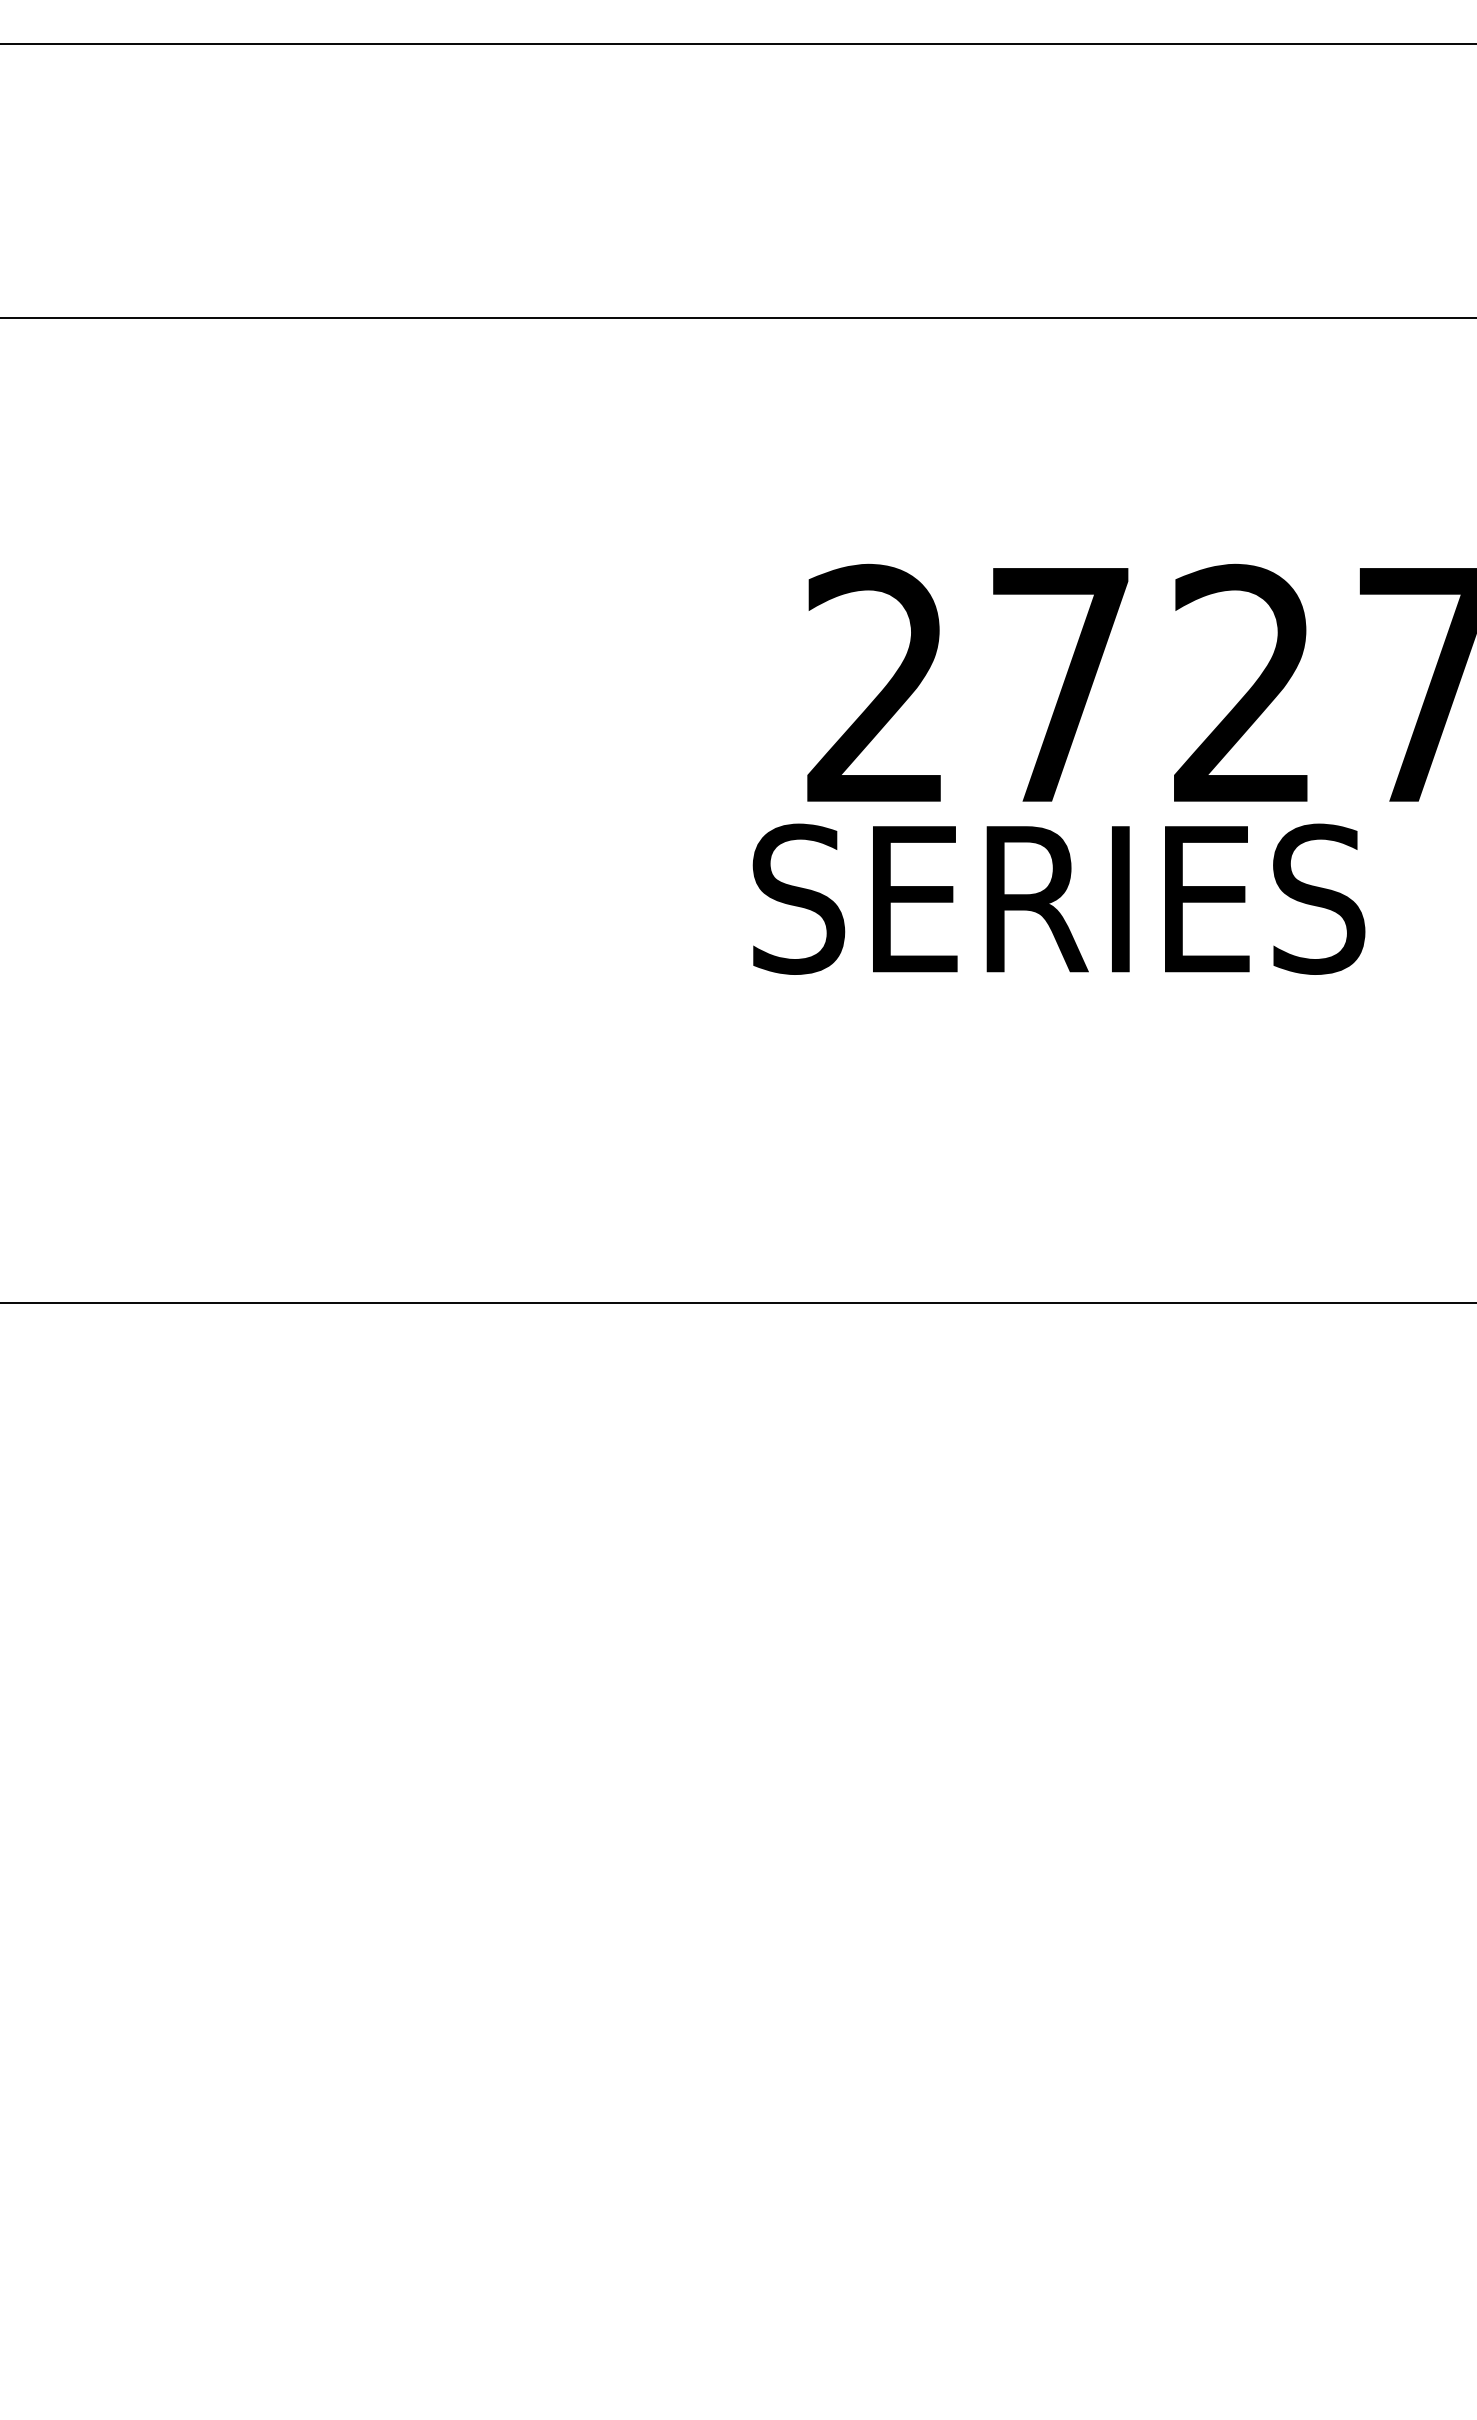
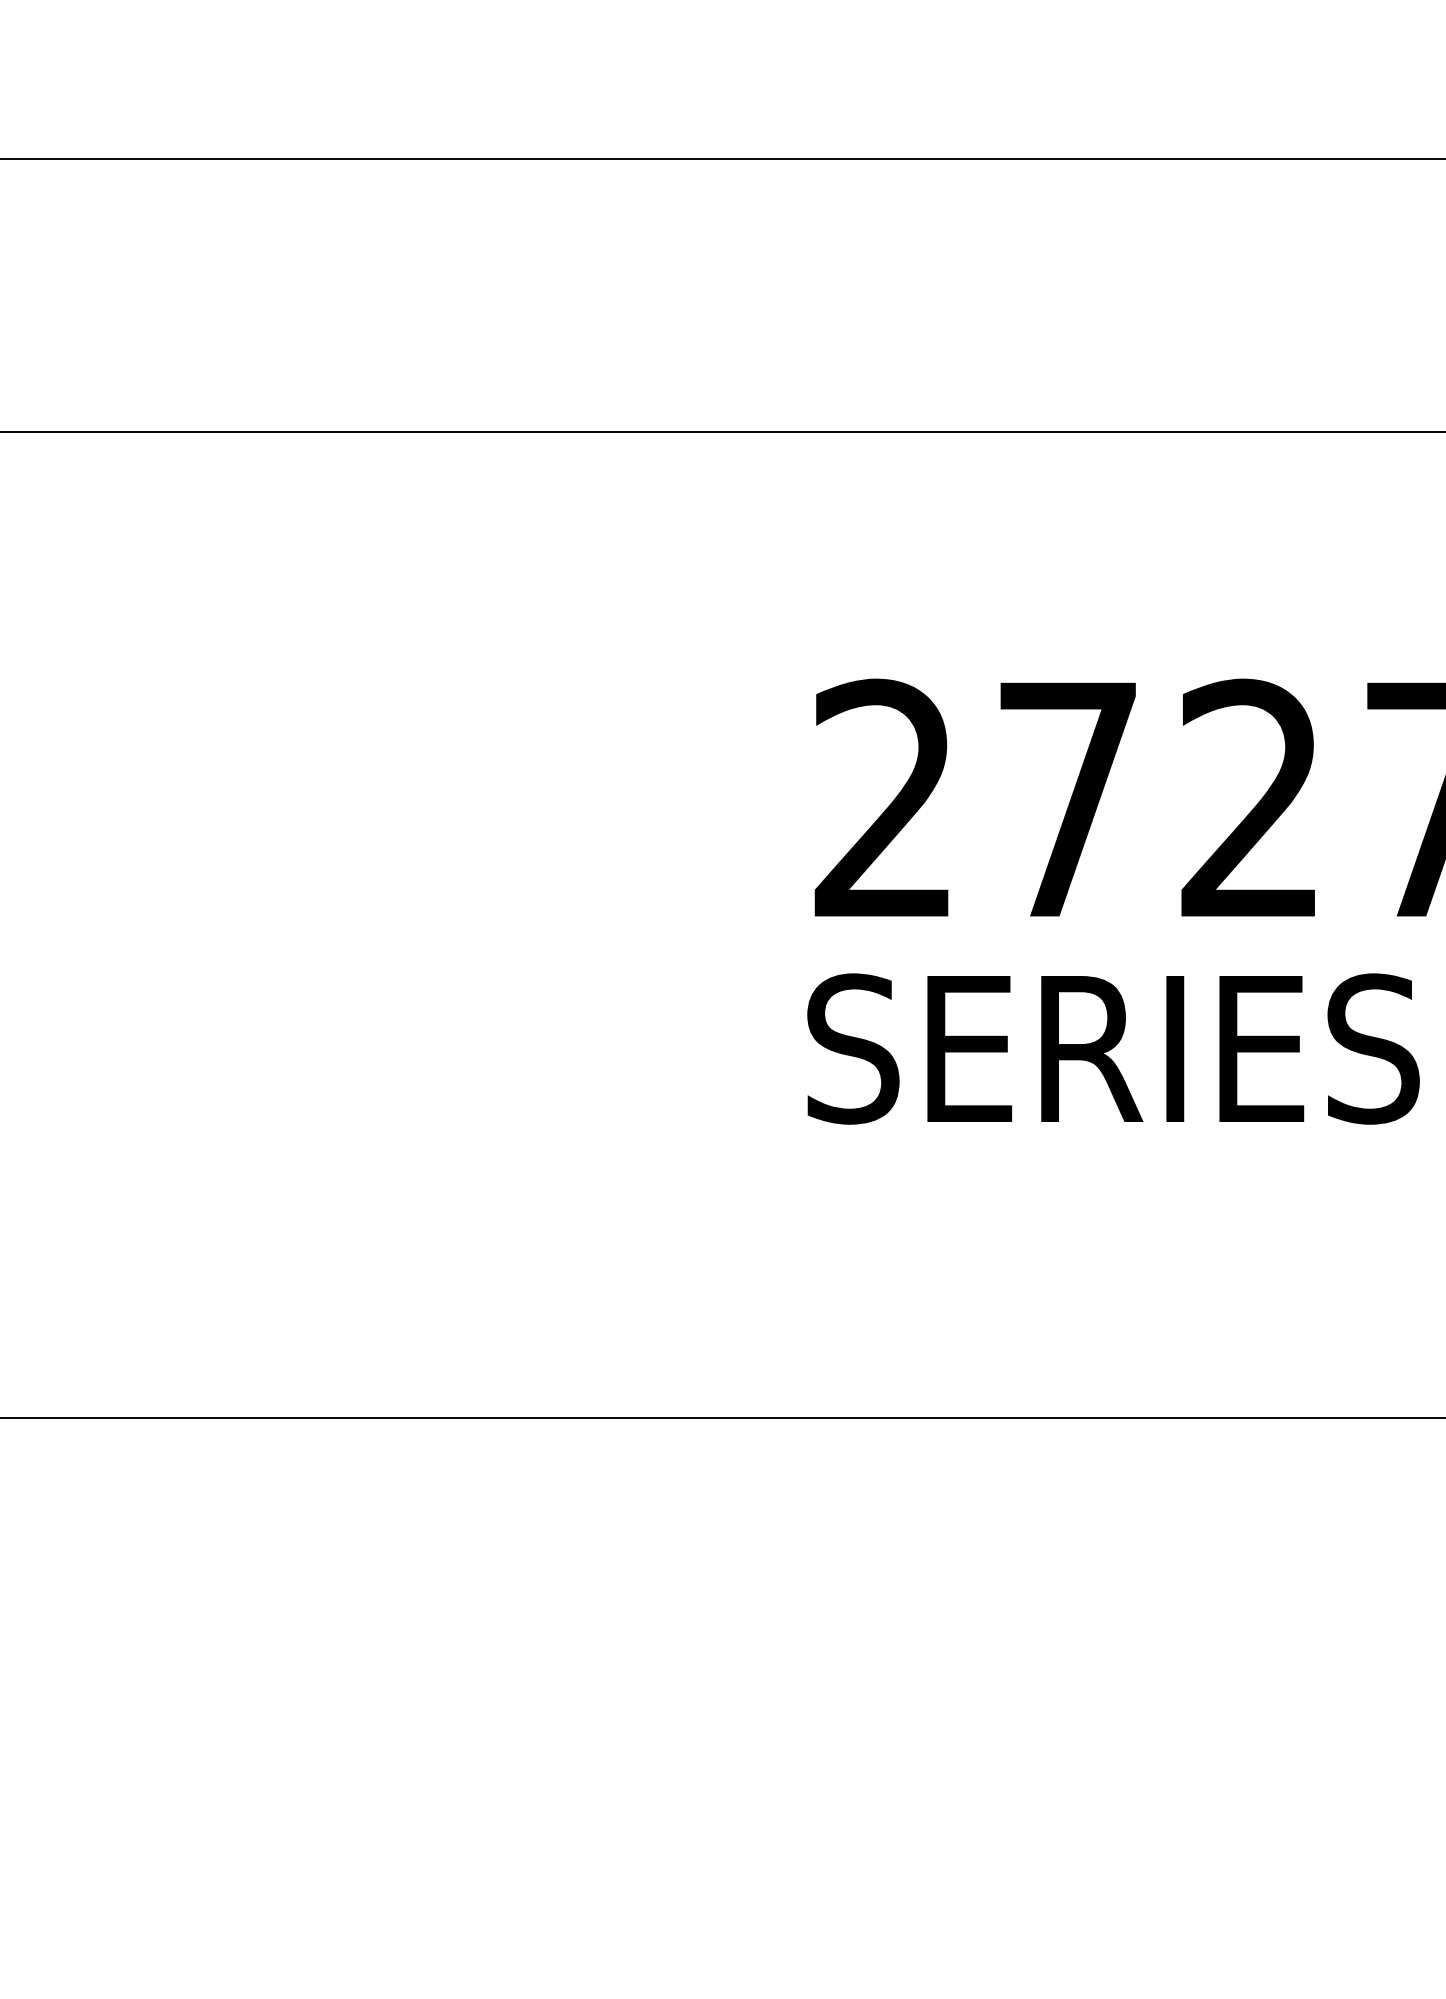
text: (1058, 898) -> (1112, 1048), moved

